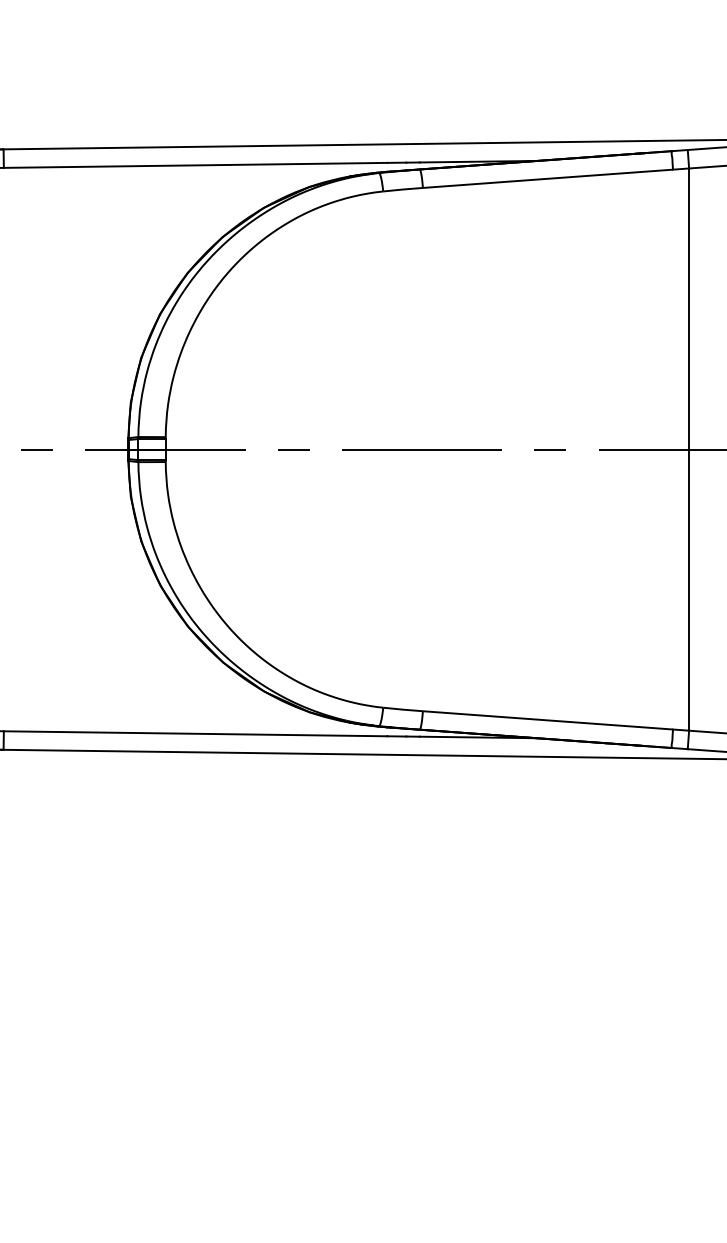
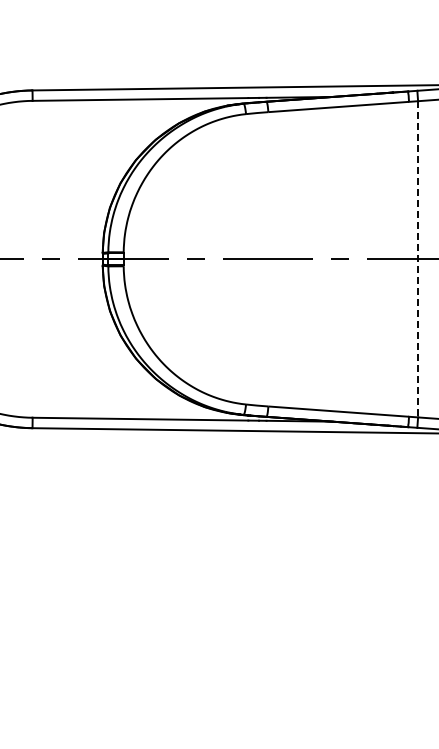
line: (689, 449) -> (418, 259), solid -> dashed

